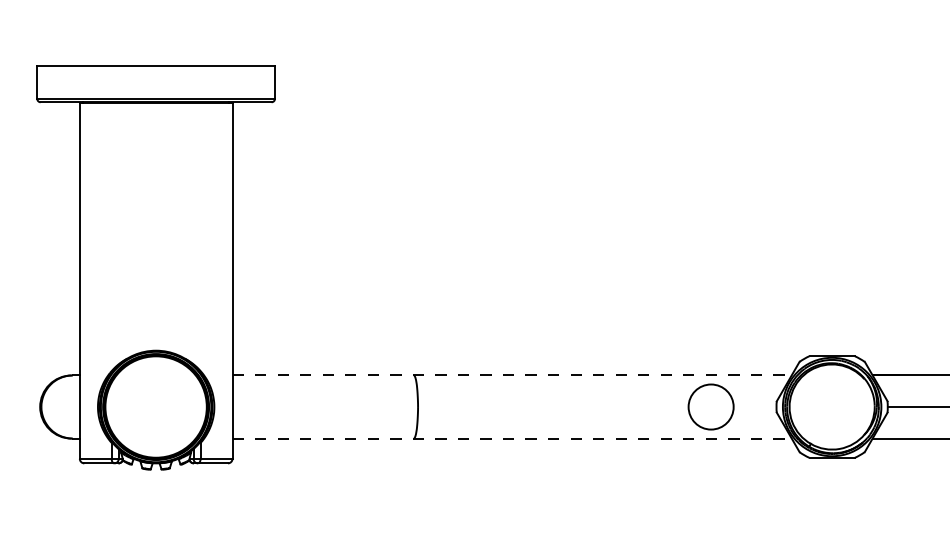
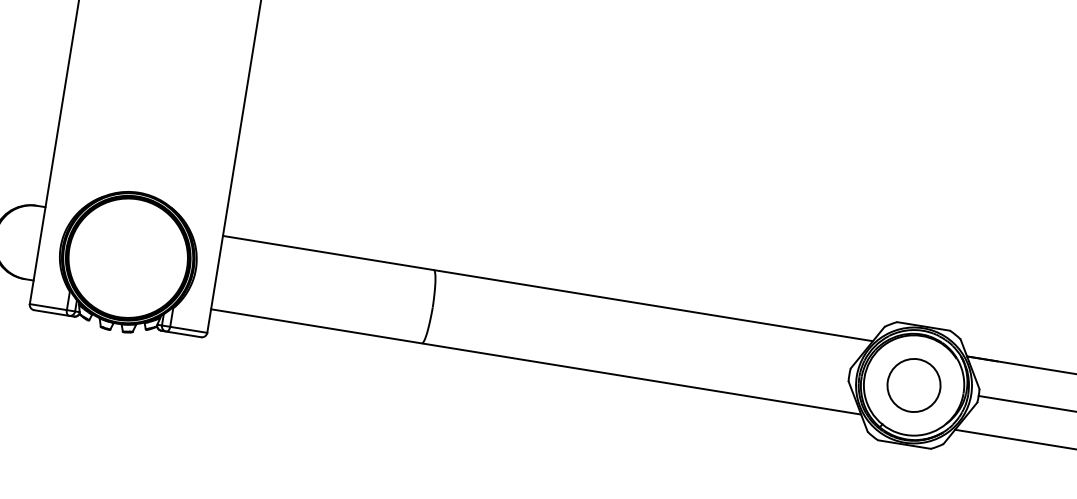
line: (512, 375) -> (548, 288), dashed -> solid
circle: (710, 406) -> (913, 384), moved
line: (512, 438) -> (536, 361), dashed -> solid

